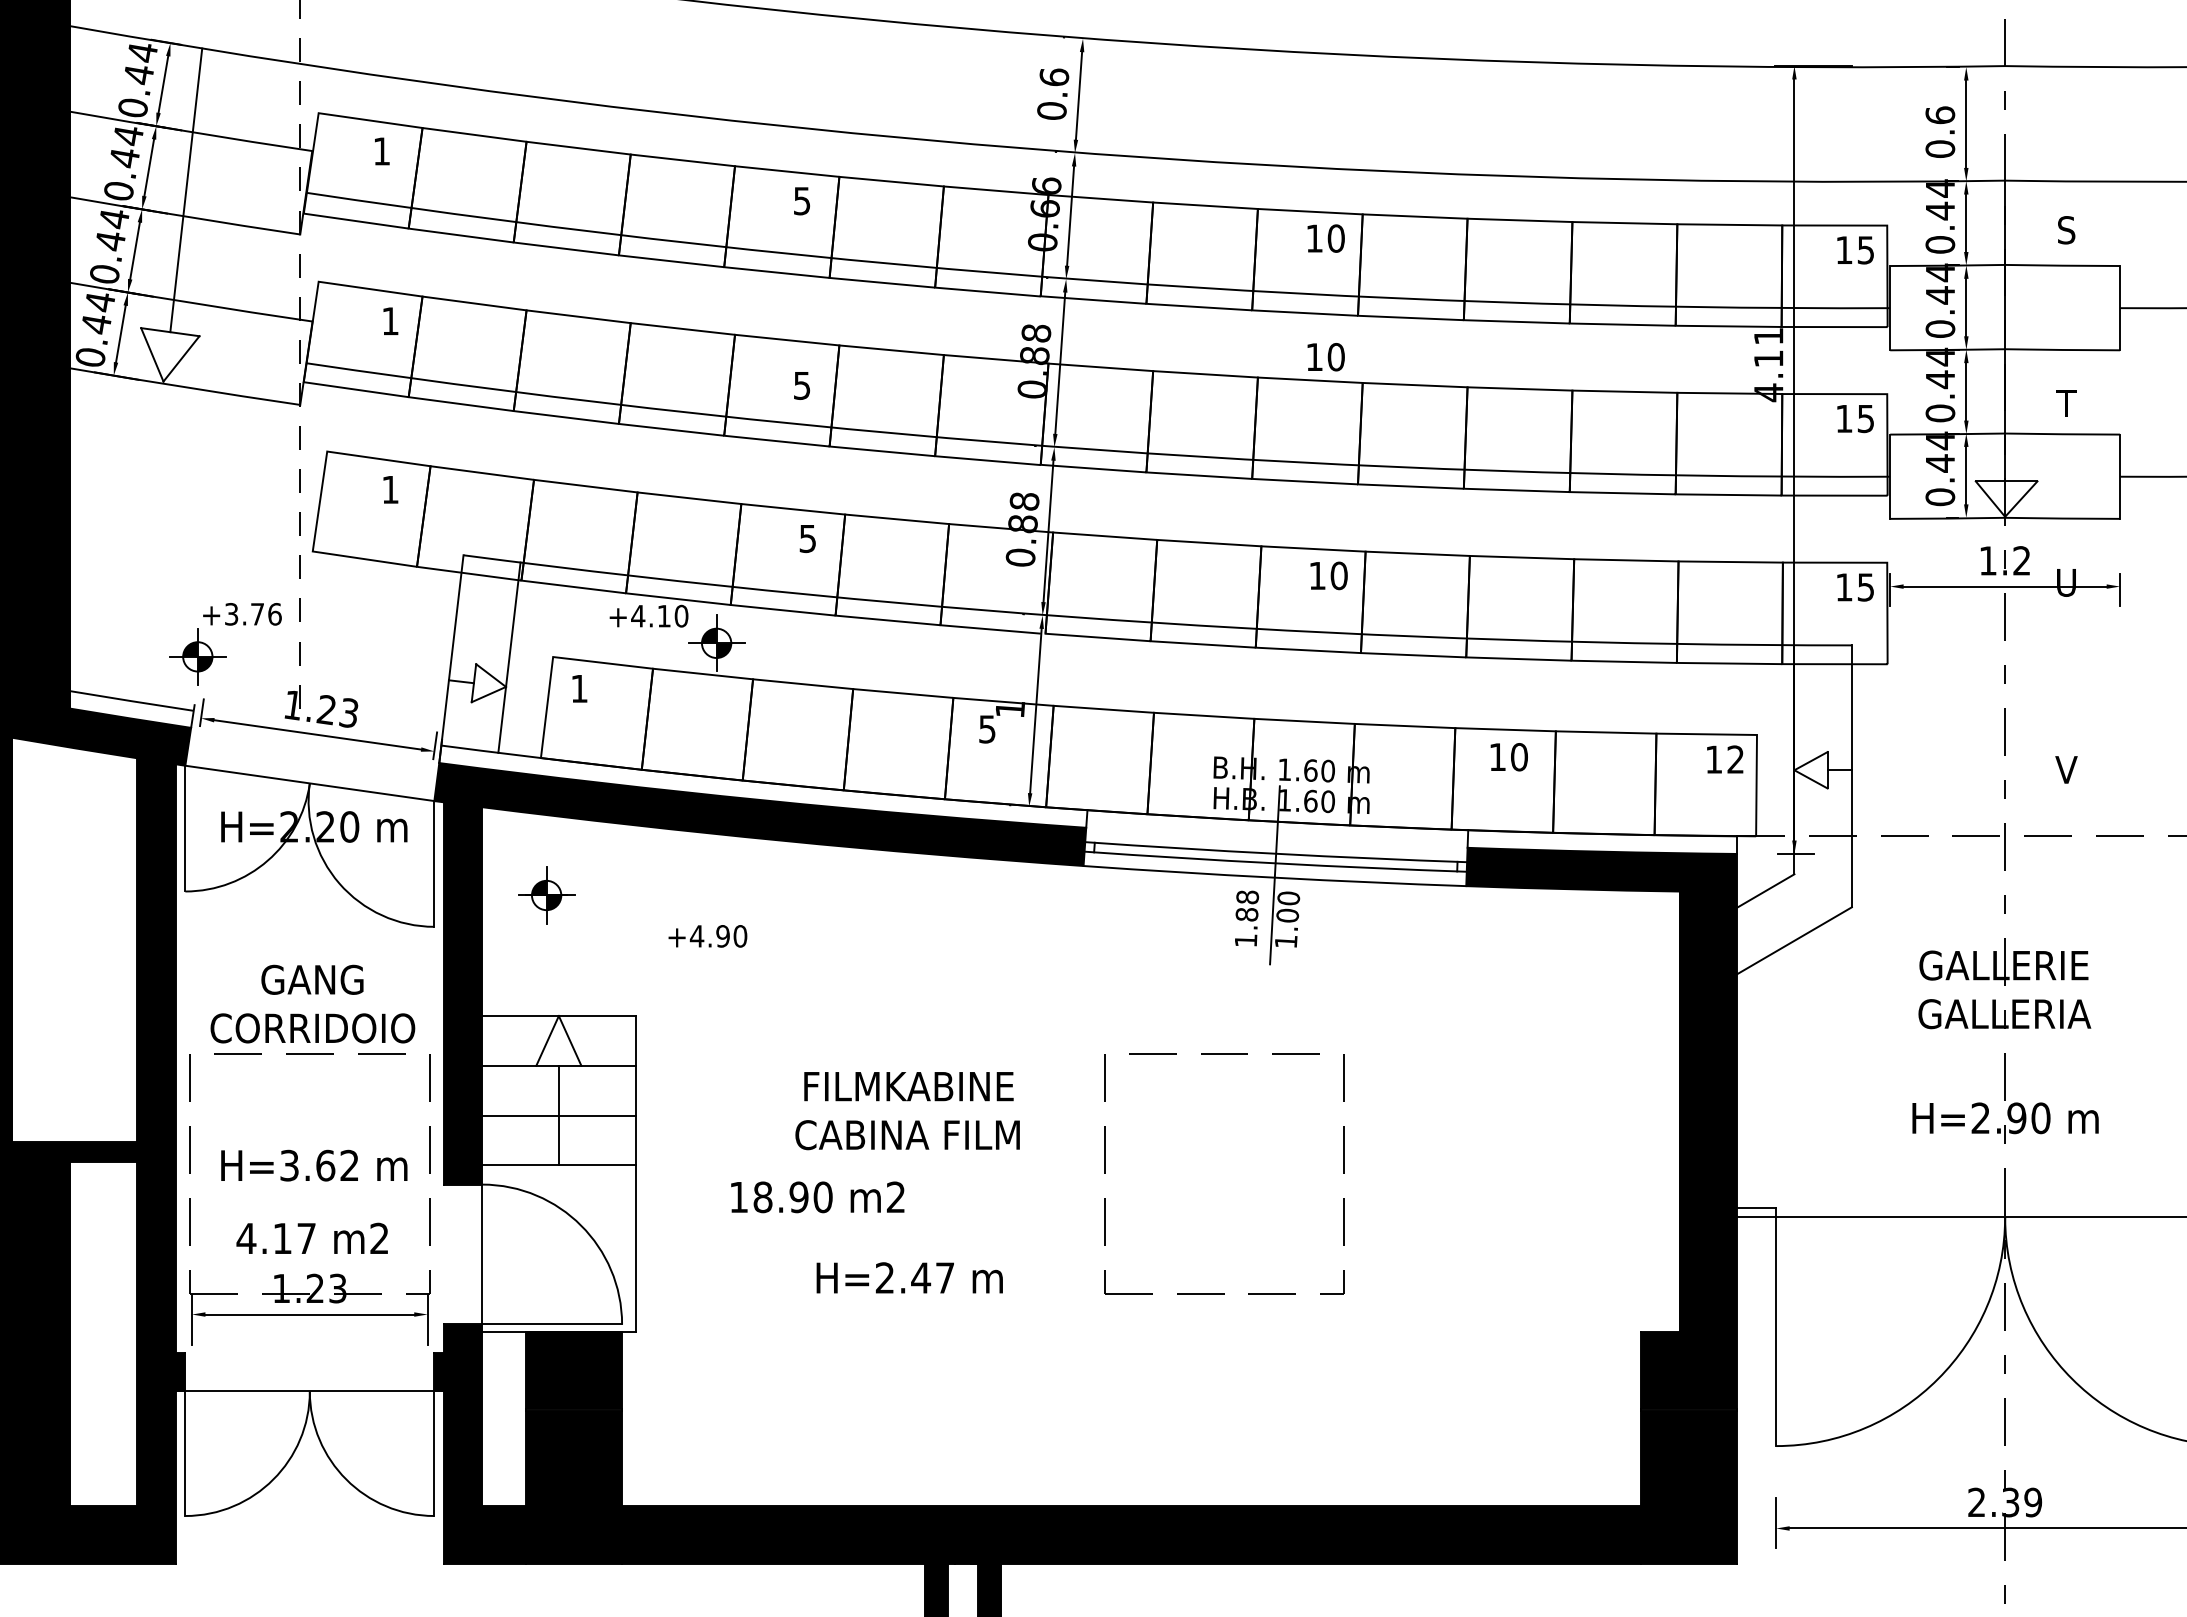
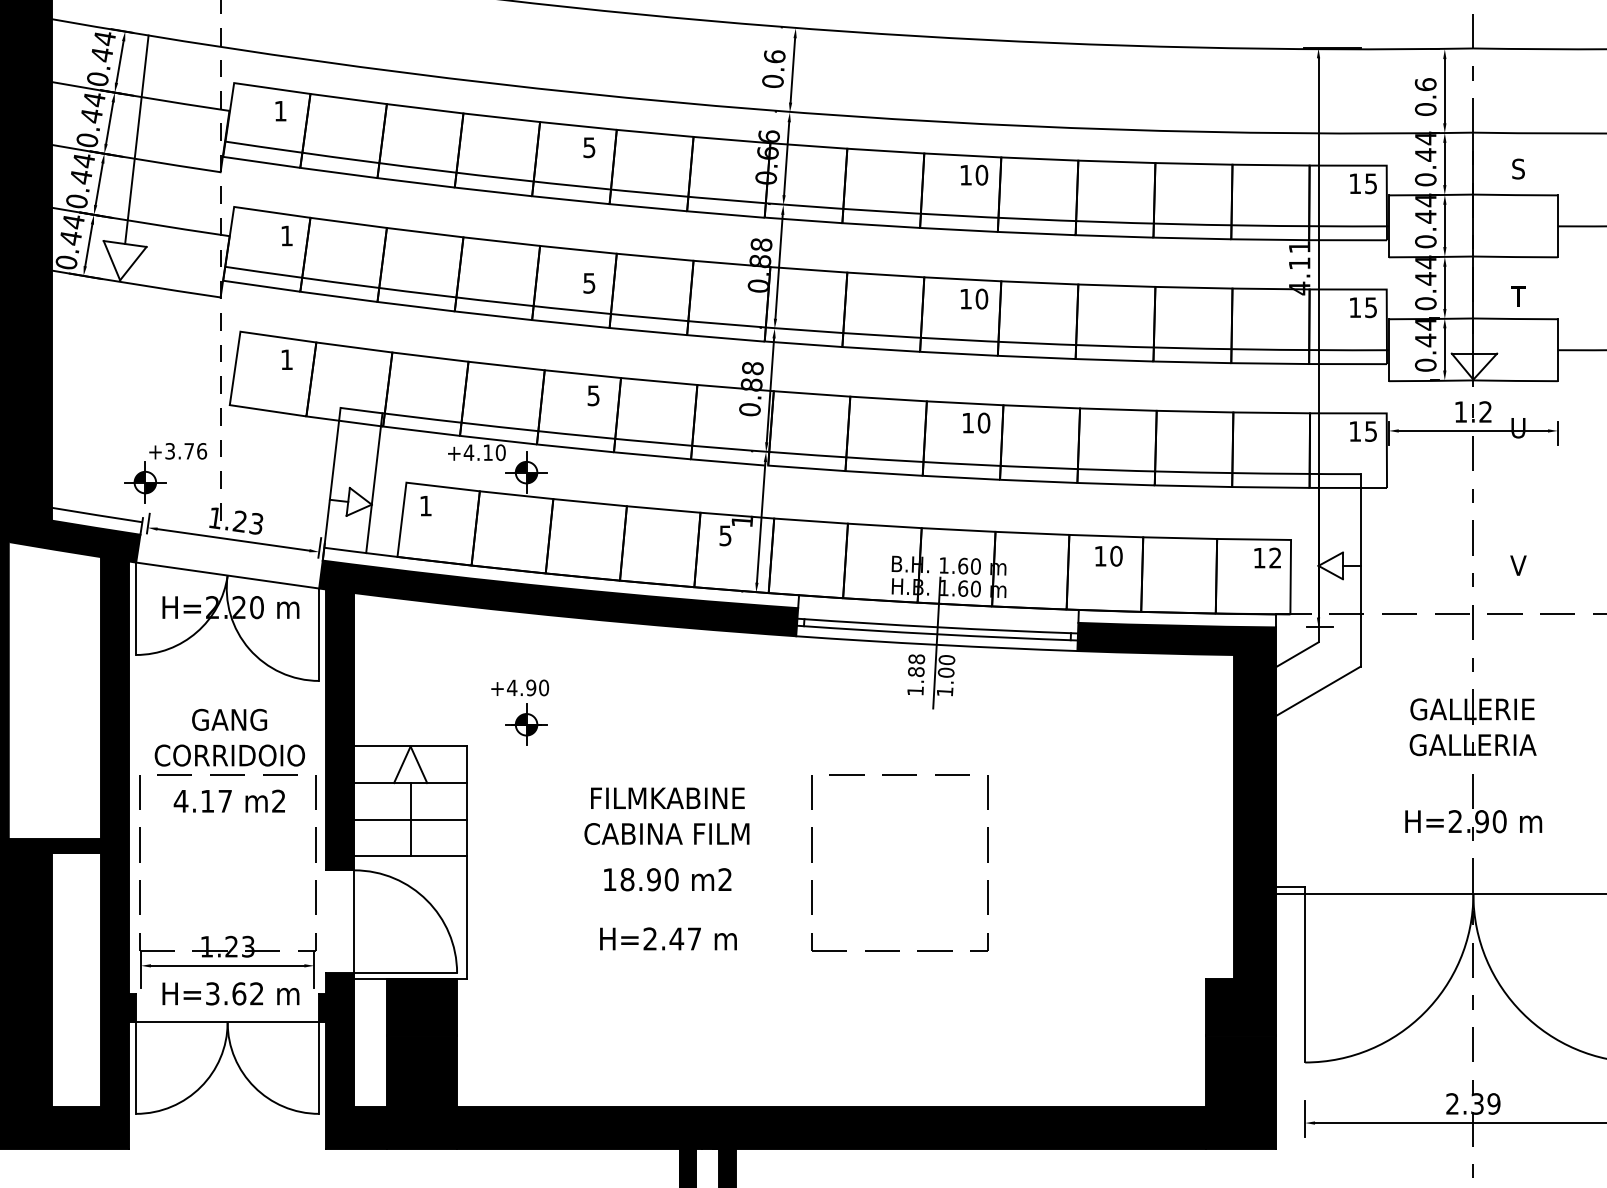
text: (1325, 357) -> (973, 299), moved
part: (546, 895) -> (526, 724), moved
text: (314, 1165) -> (231, 993), moved
text: (817, 1197) -> (667, 879), moved
text: (311, 1237) -> (228, 800), moved

